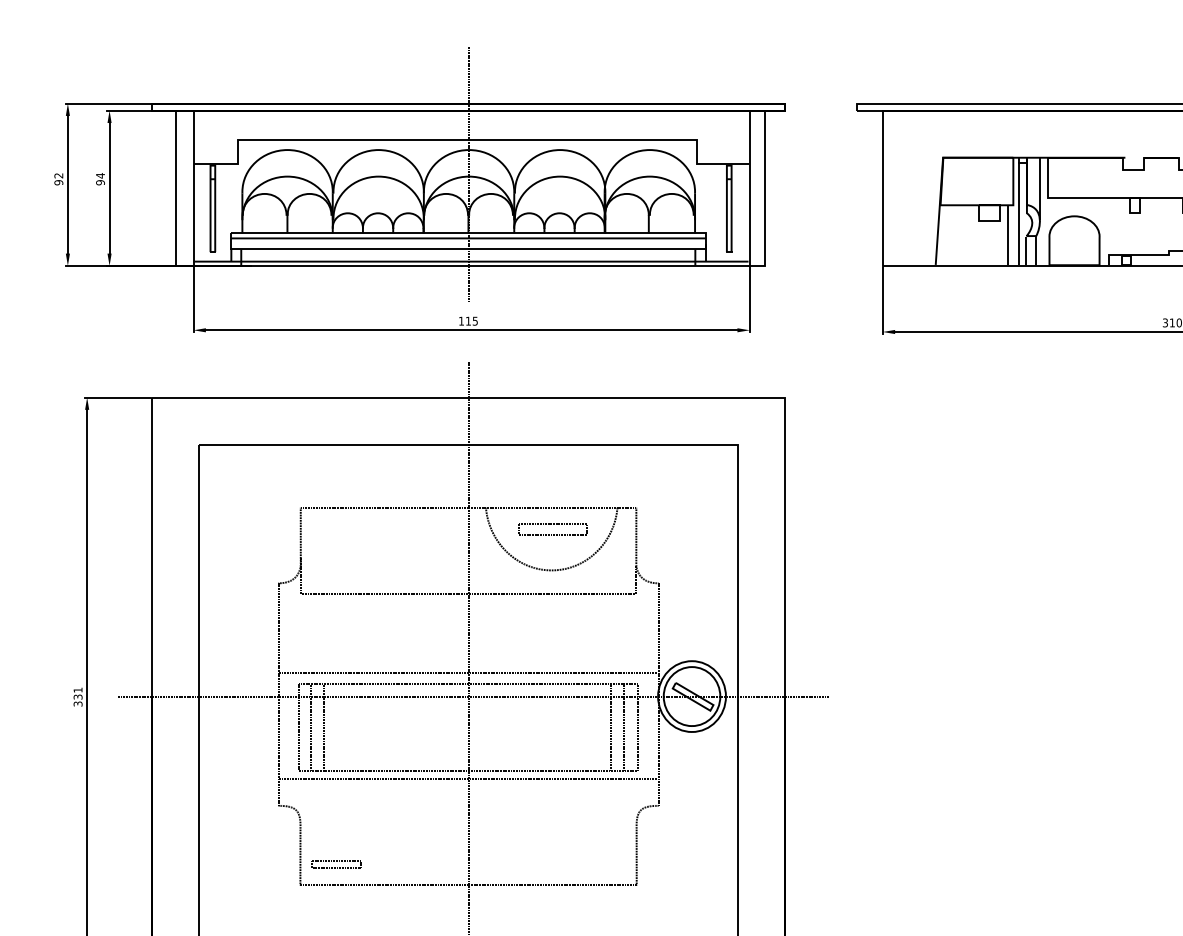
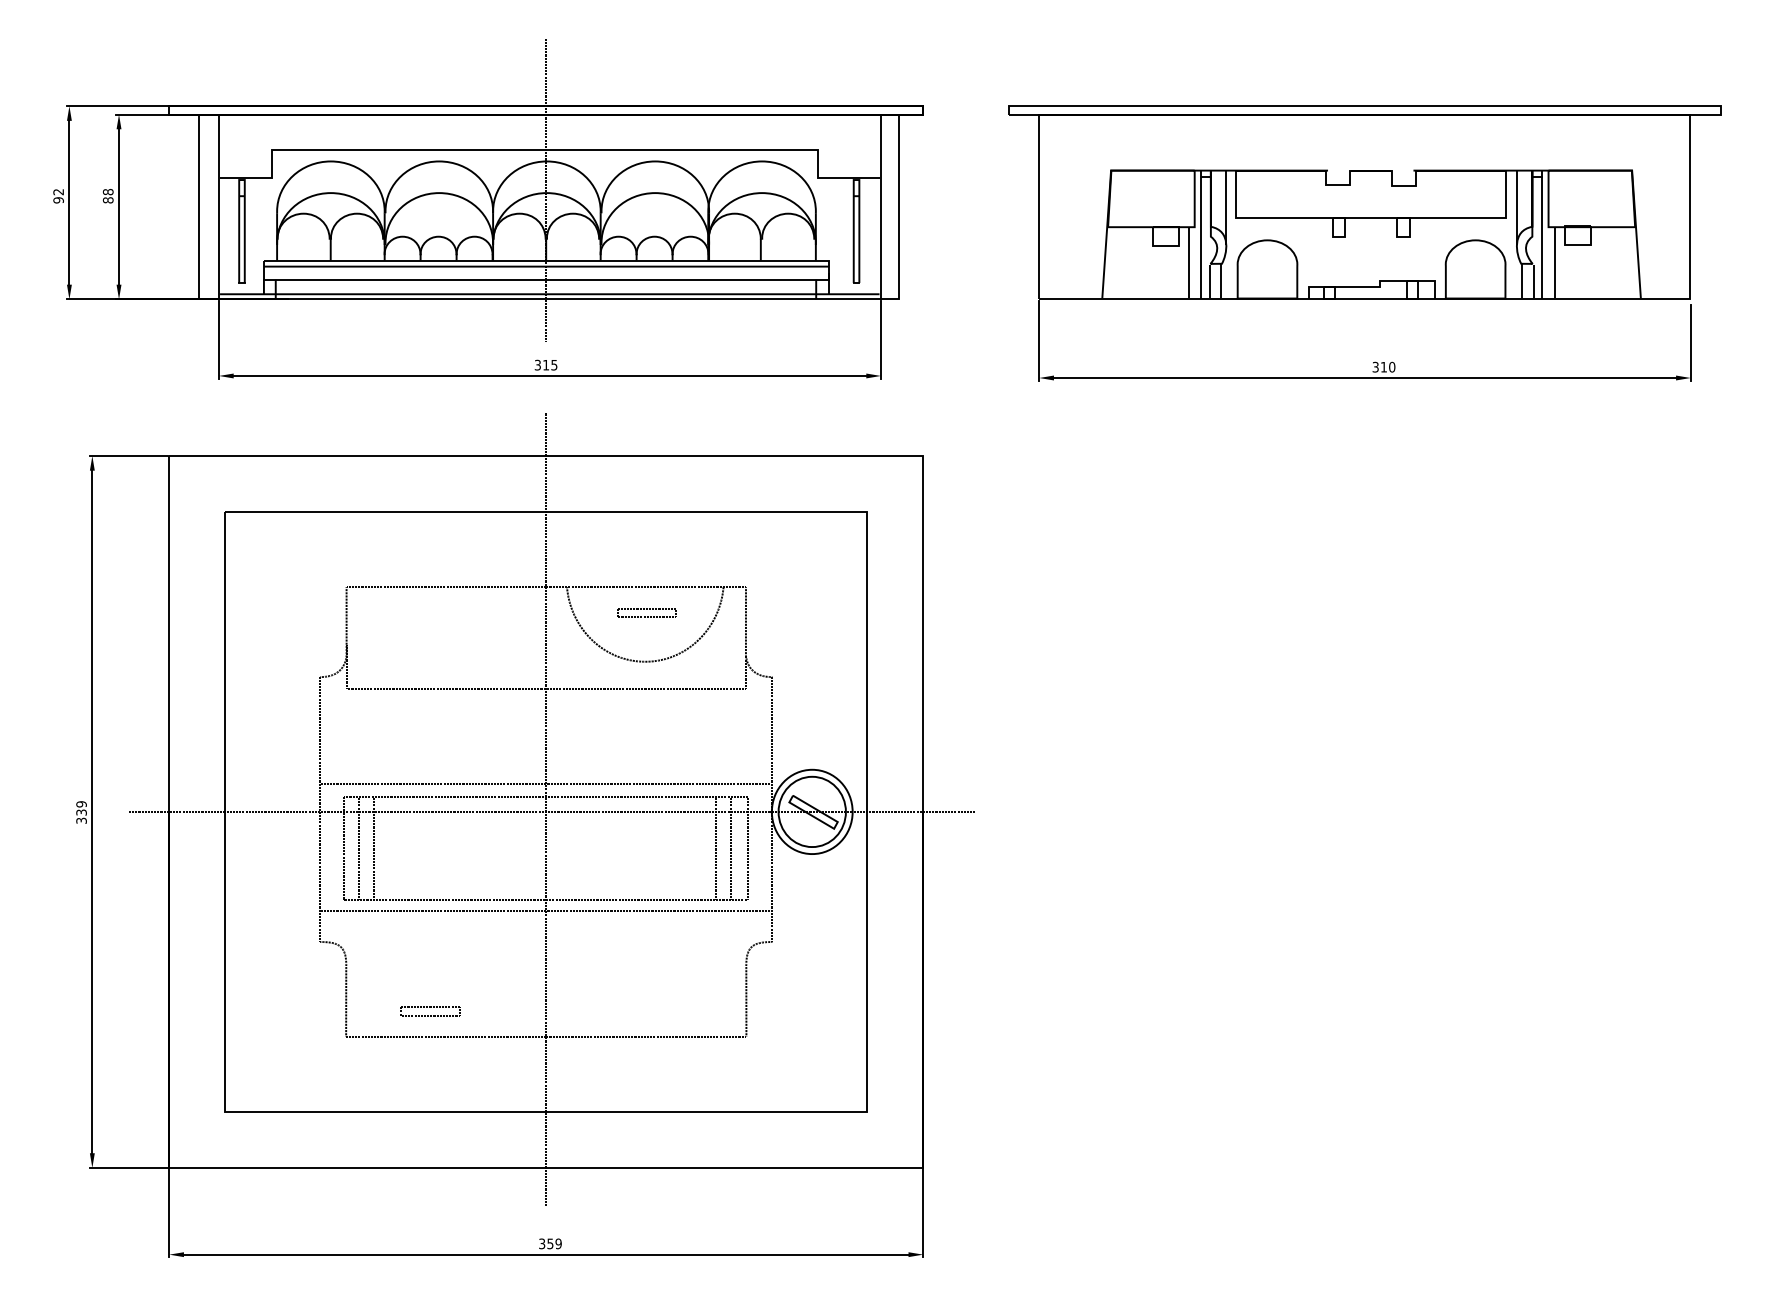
text: (99, 178) -> (107, 195), 94 -> 88
text: (461, 320) -> (537, 364), 115 -> 315
part: (552, 529) -> (646, 612), size x0.71
text: (78, 690) -> (81, 804), 331 -> 339
part: (336, 864) -> (430, 1011), moved

